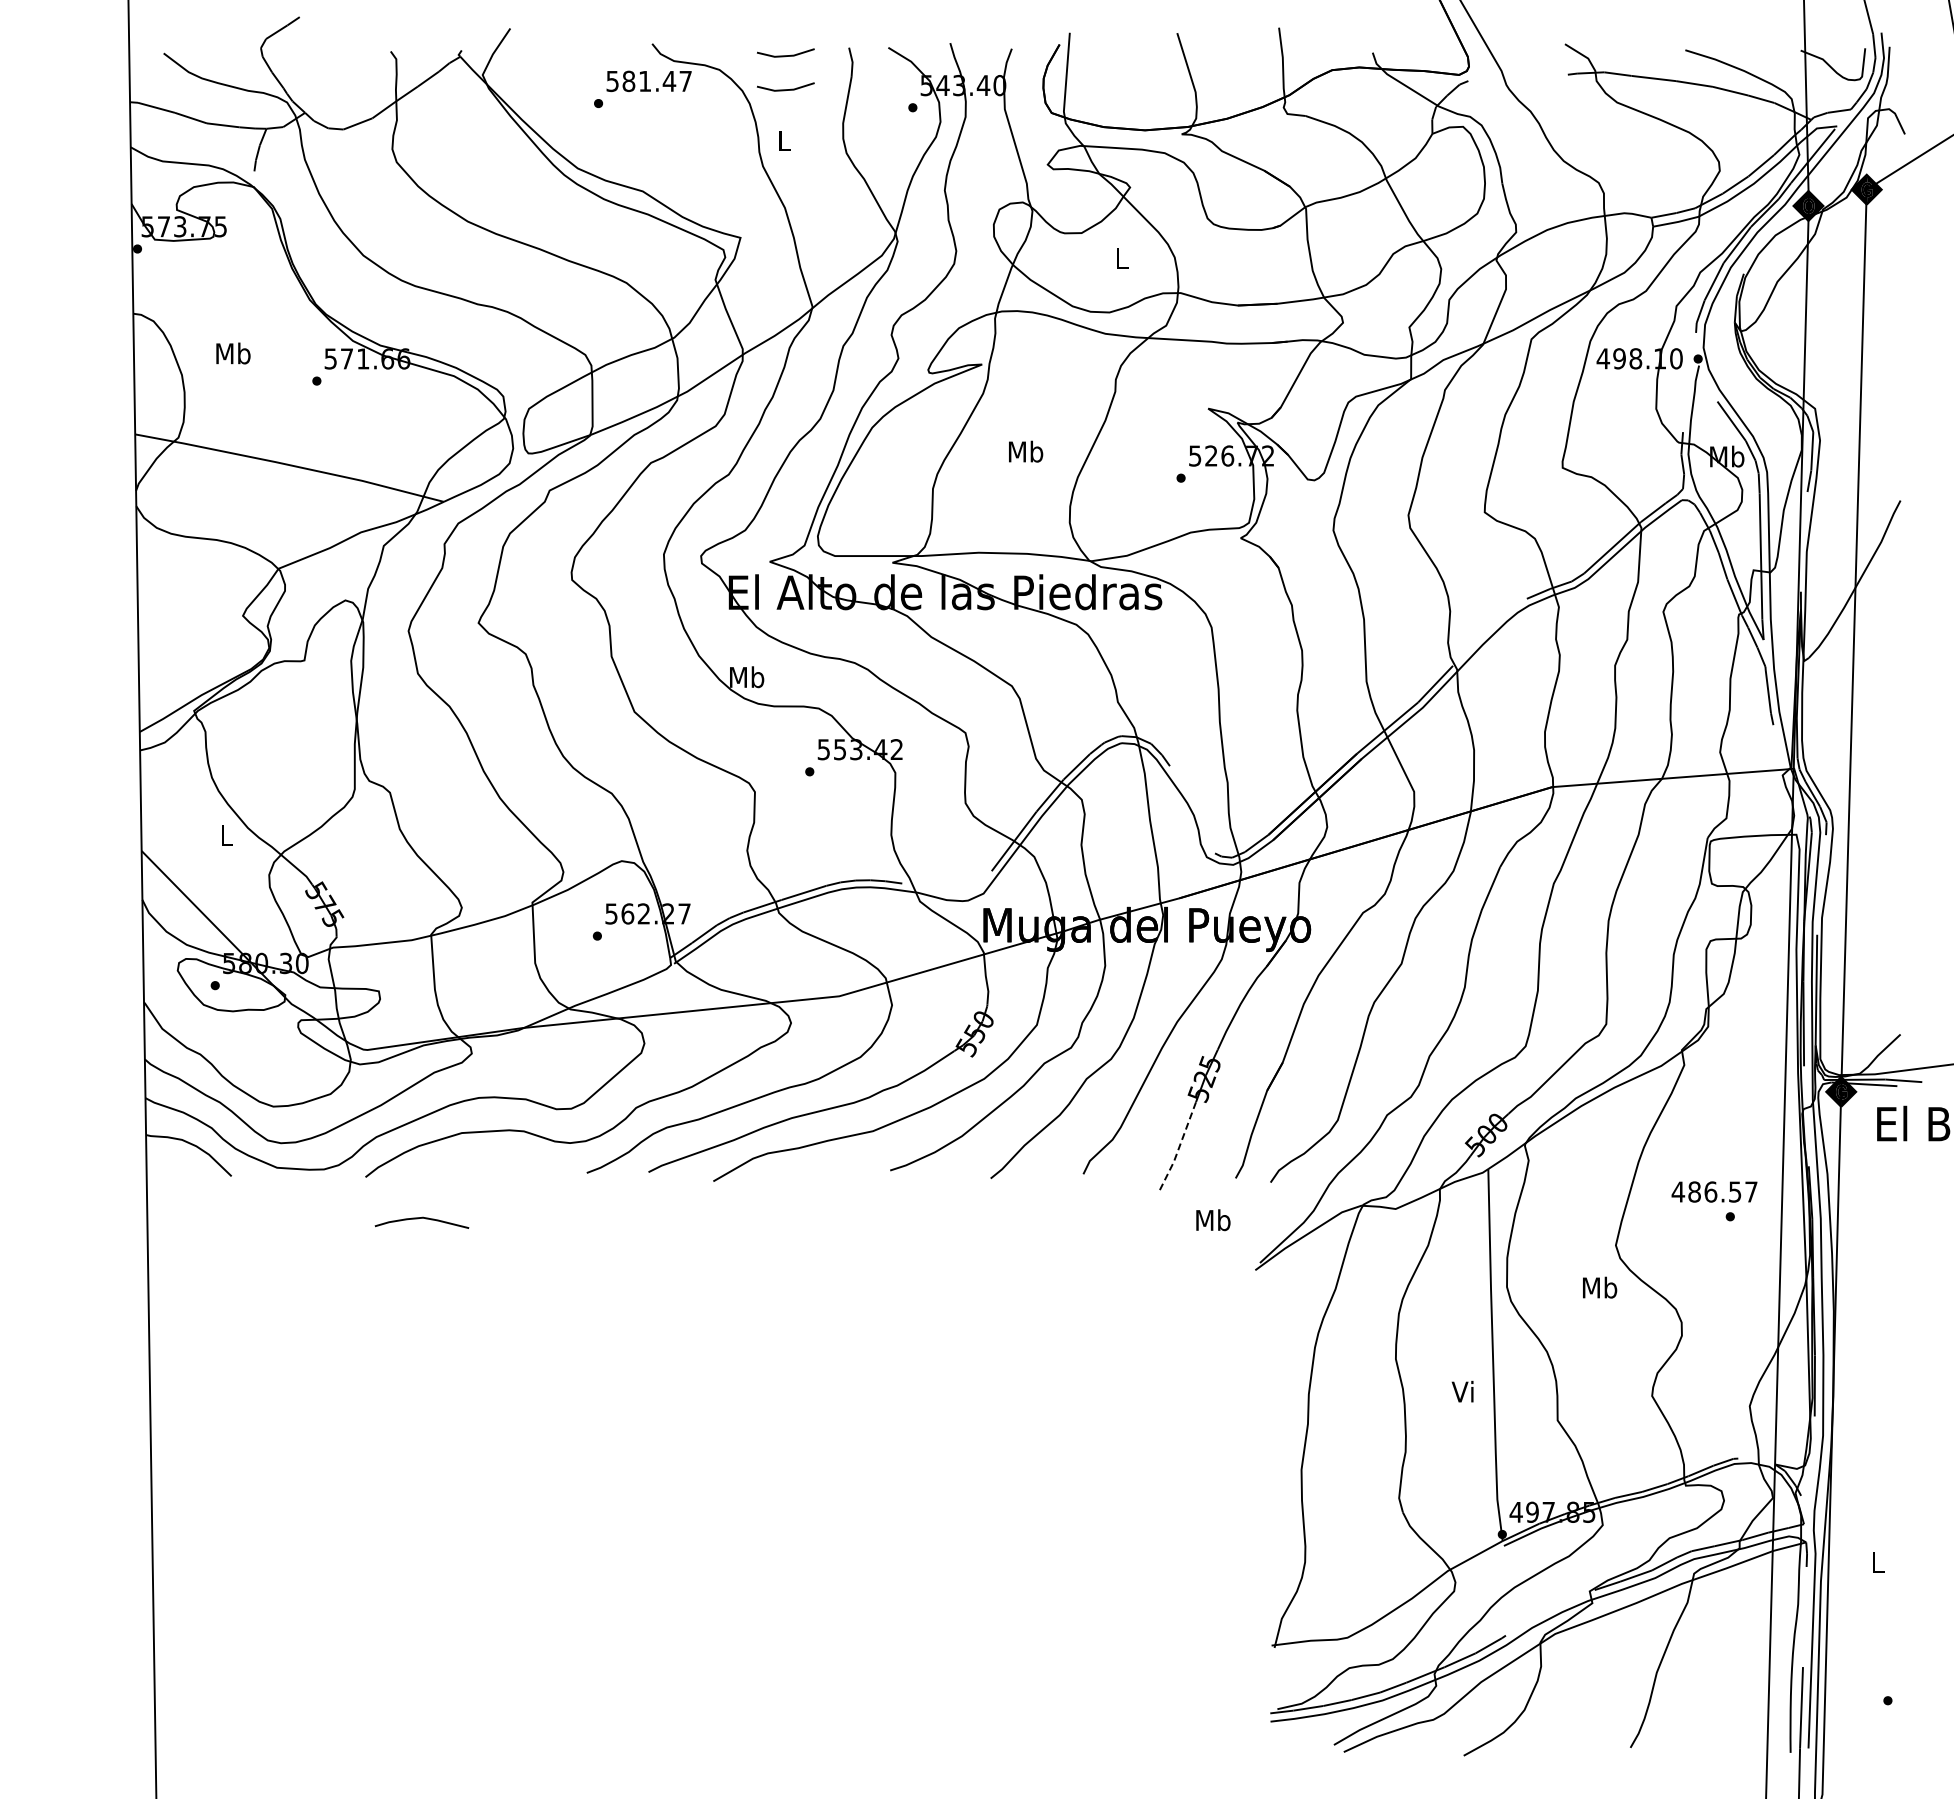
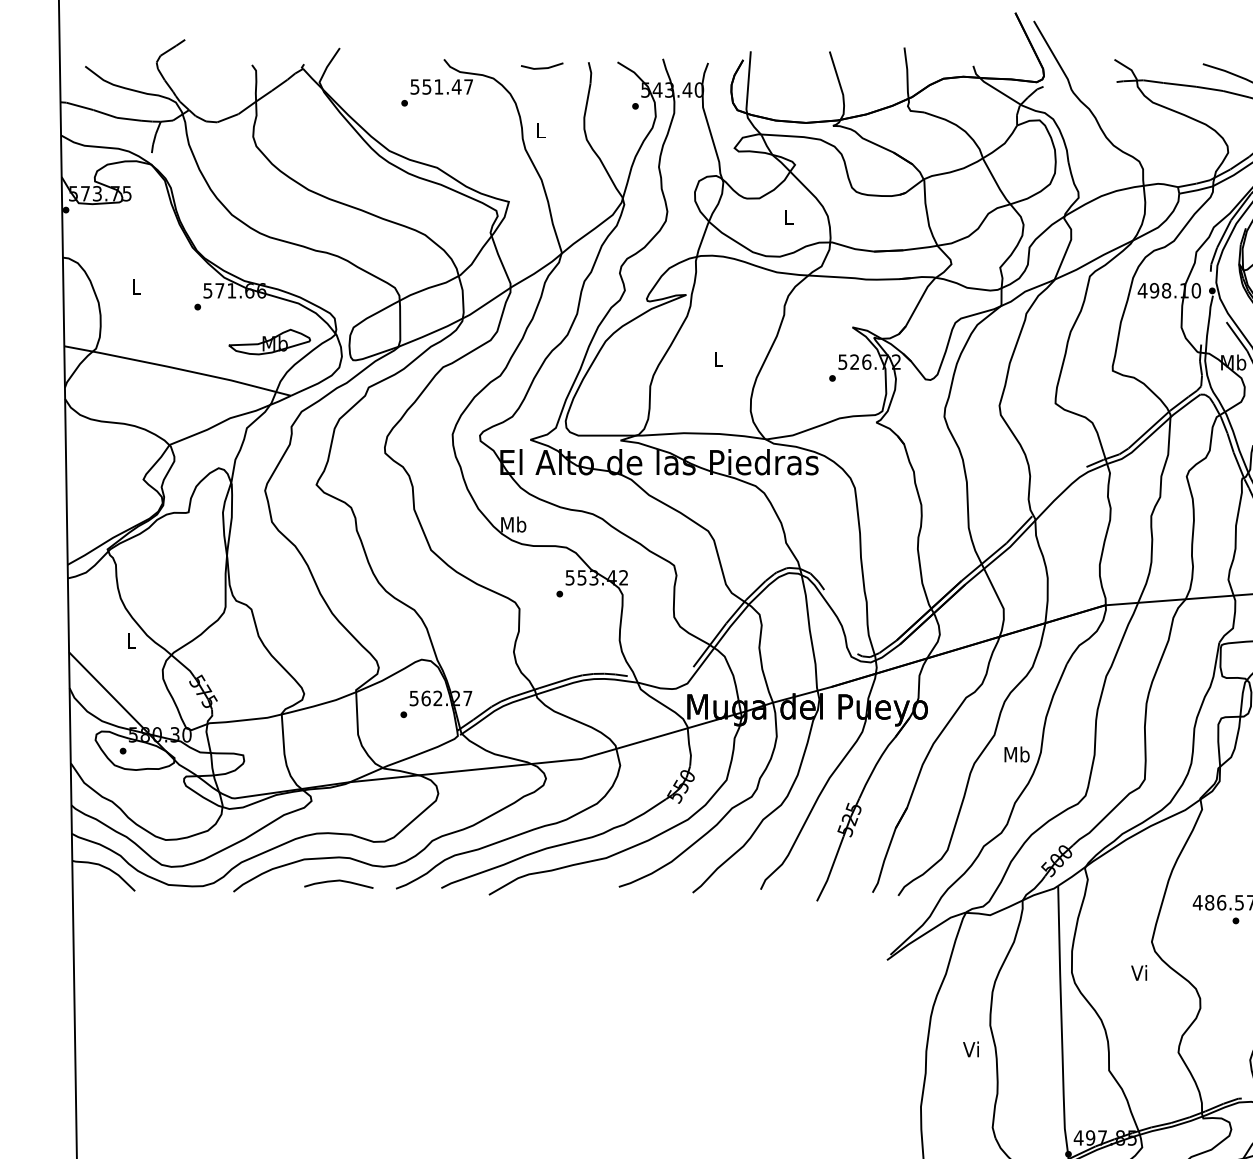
text: (628, 81) -> (426, 87), 581.47 -> 551.47
line: (785, 89) -> (541, 92), removed
text: (233, 353) -> (136, 286), Mb -> L
part: (414, 428) -> (269, 341), added
text: (1026, 451) -> (718, 358), Mb -> L
line: (1179, 1147) -> (831, 870), dashed -> solid
curve: (421, 1218) -> (338, 881), moved
text: (1213, 1220) -> (1017, 754), moved
text: (1600, 1287) -> (1140, 972), Mb -> Vi
text: (1462, 1391) -> (970, 1049), moved

